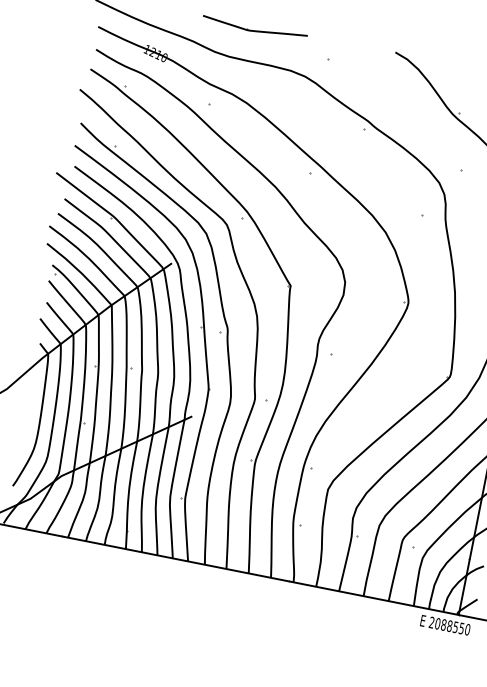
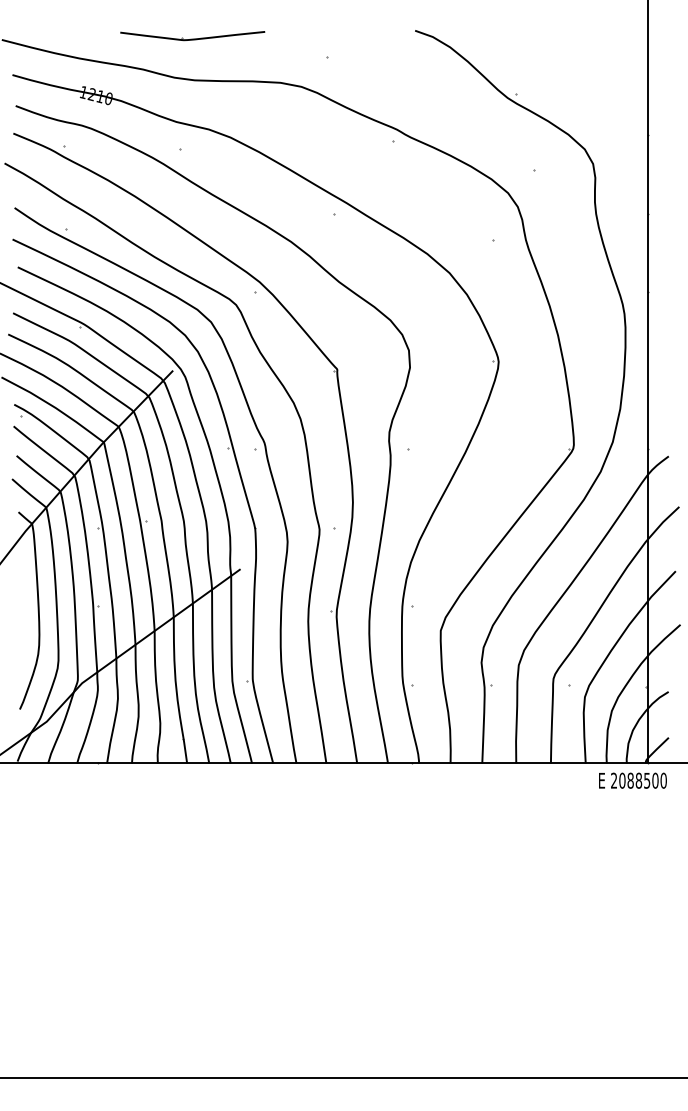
part: (254, 28) -> (192, 36), moved
text: (461, 628) -> (655, 780), 2088550 -> 2088500

